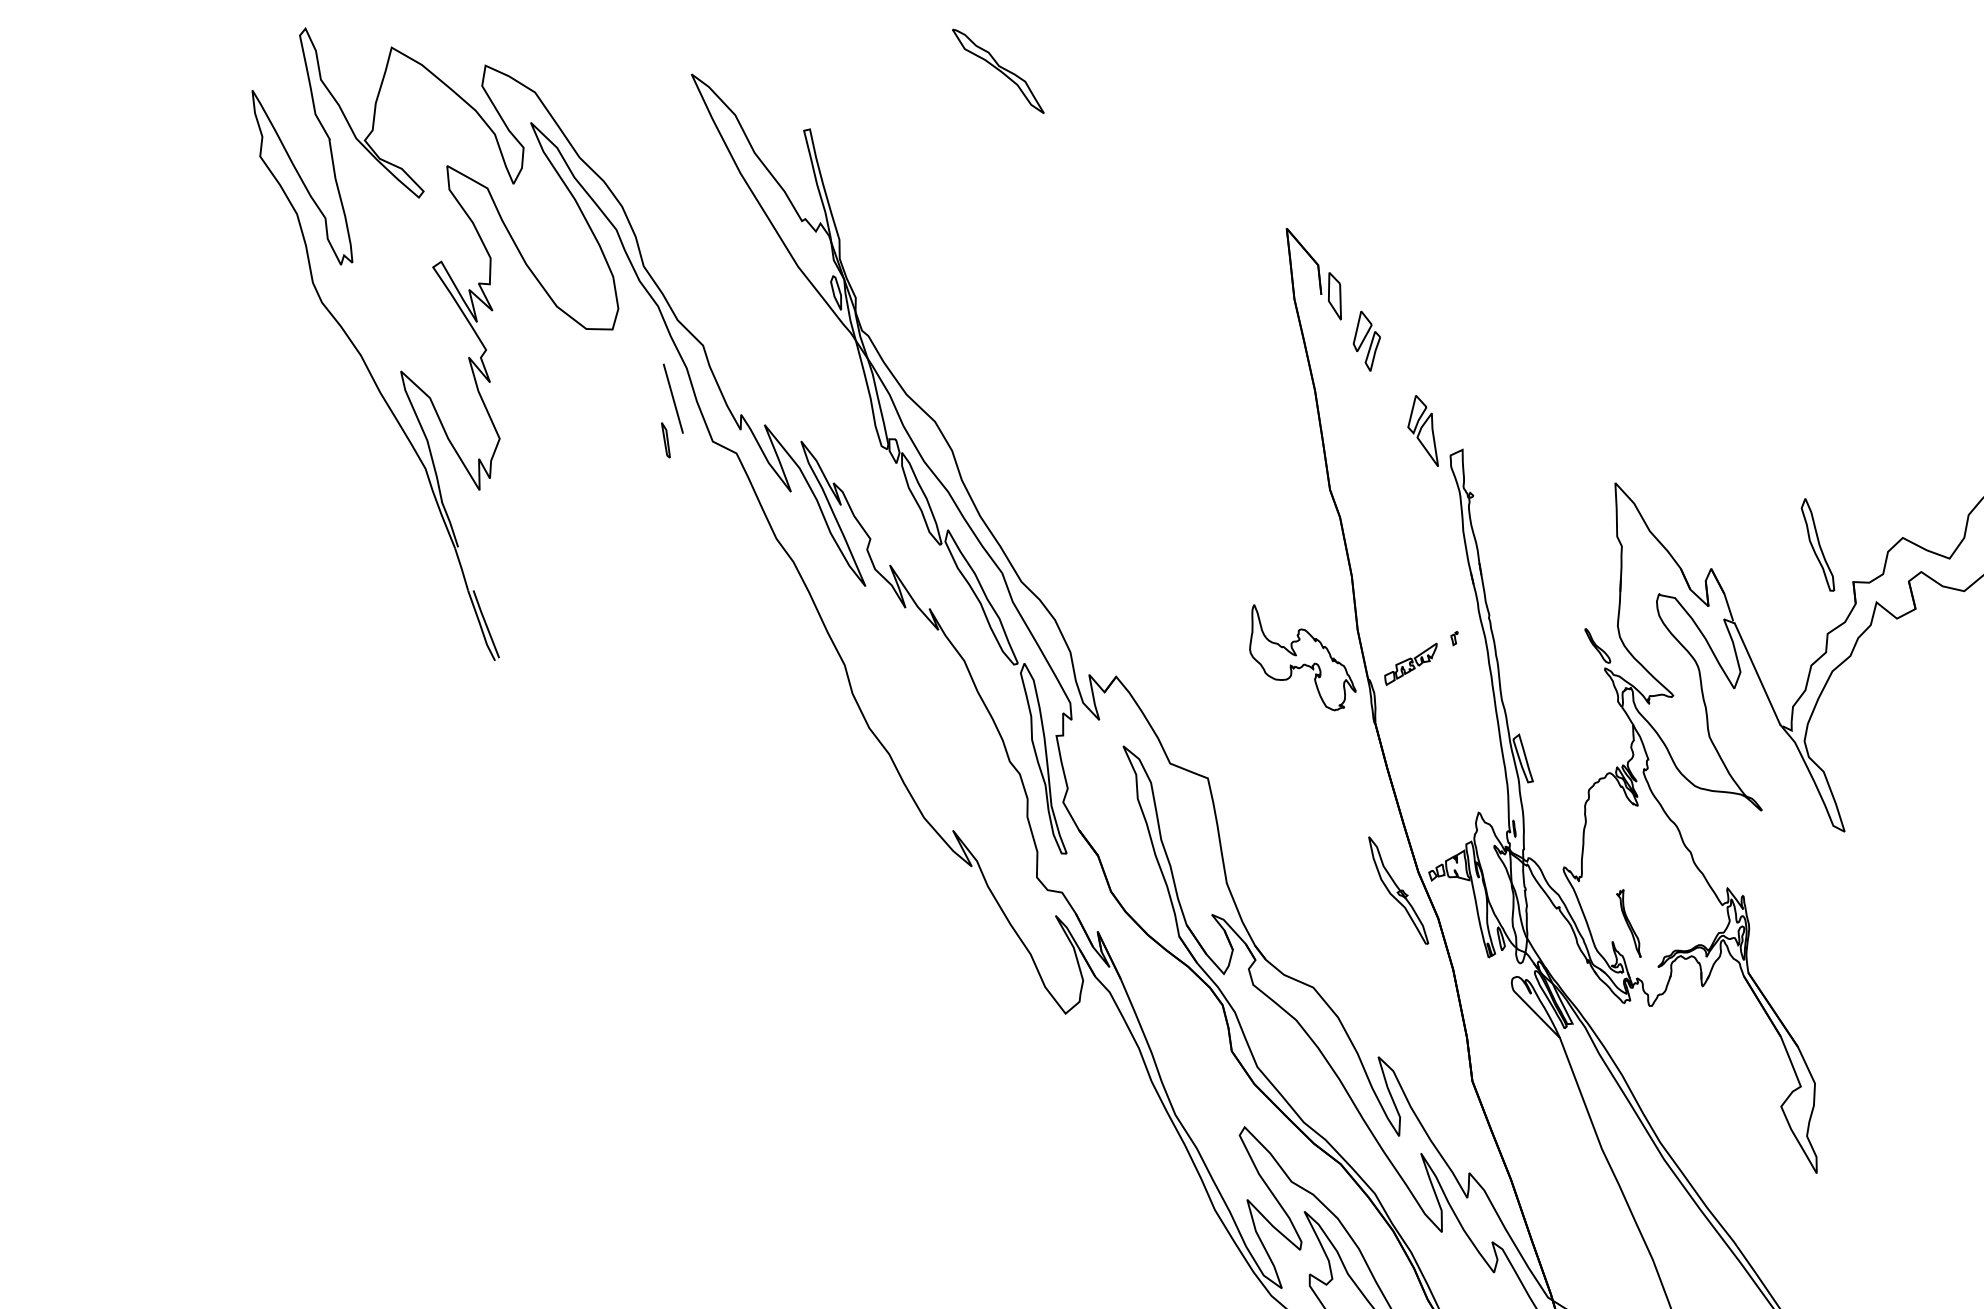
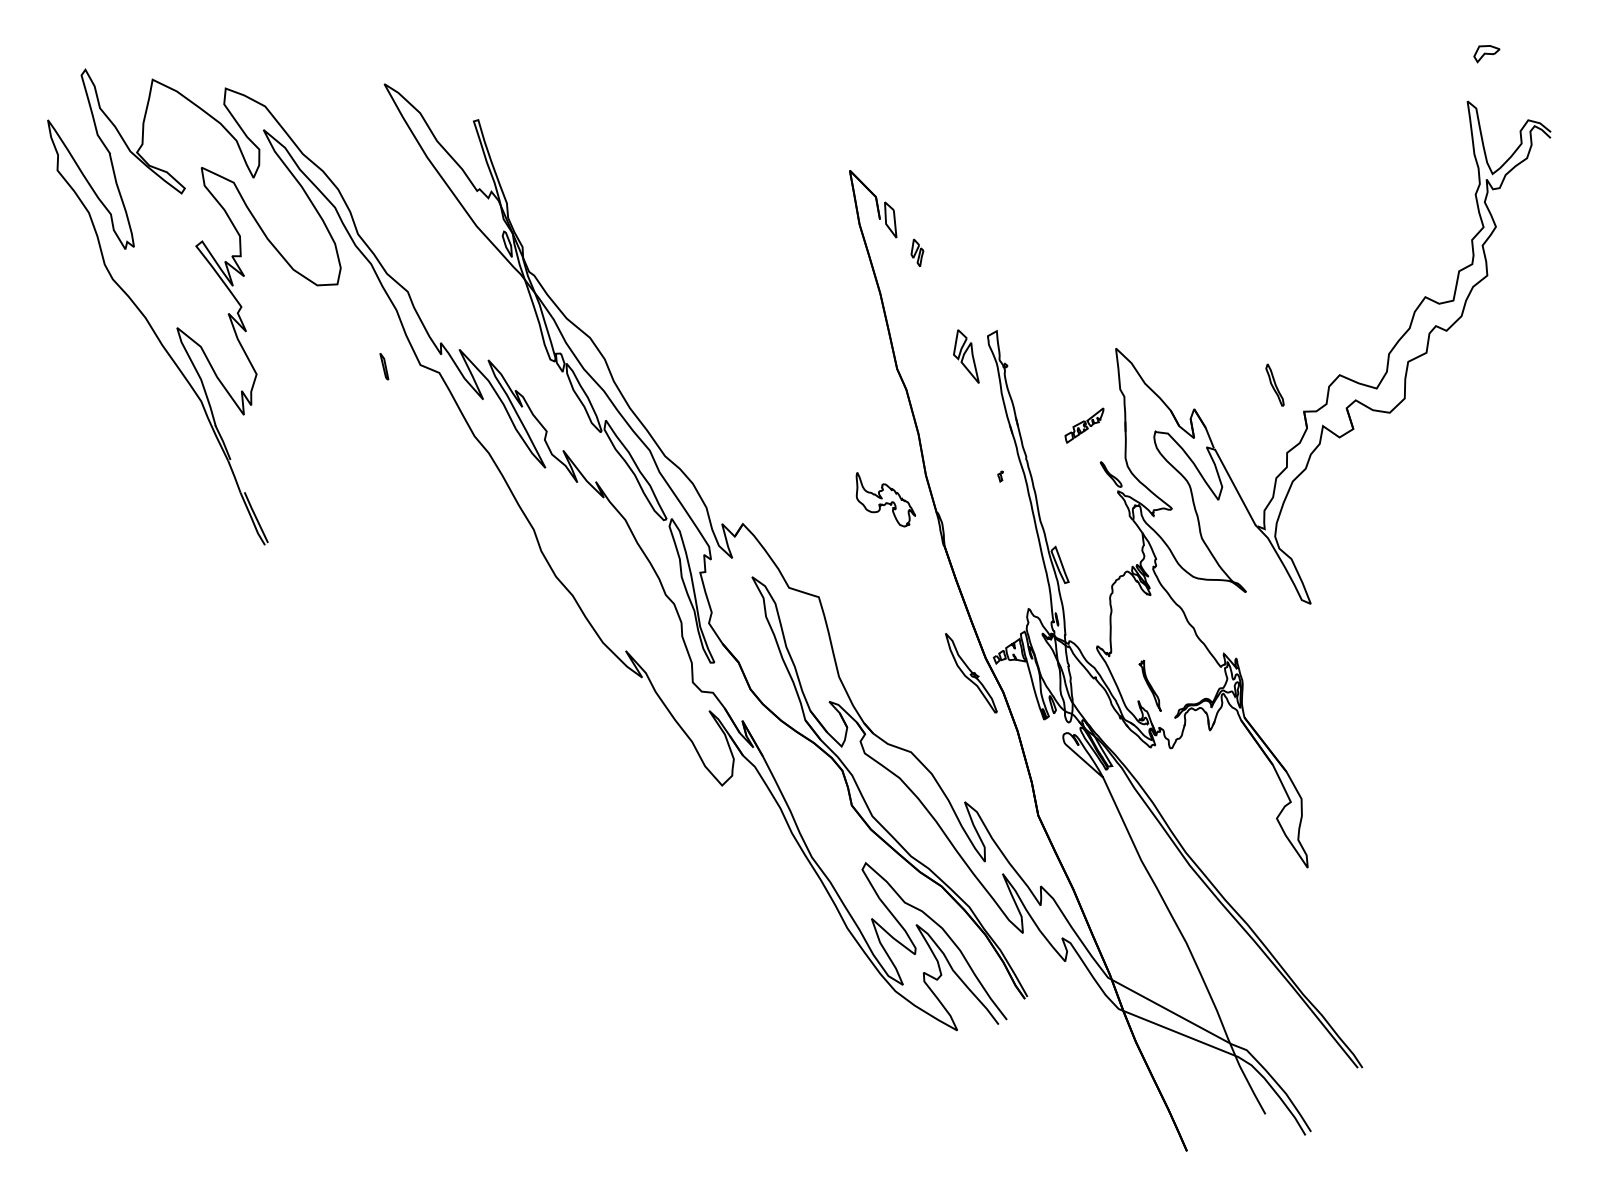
part: (997, 71) -> (619, 65), removed
part: (1366, 340) -> (917, 252), size x0.6
line: (672, 397) -> (387, 333), removed
part: (1424, 430) -> (966, 356), moved
part: (1817, 544) -> (1274, 384), size x0.6
part: (1303, 657) -> (885, 499), size x0.7
part: (1410, 664) -> (1084, 425), moved

